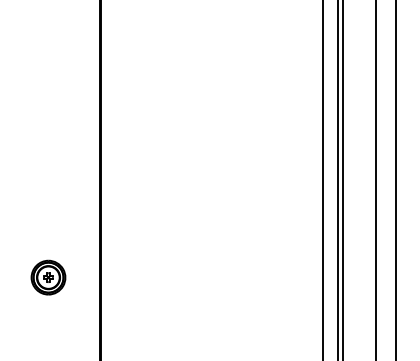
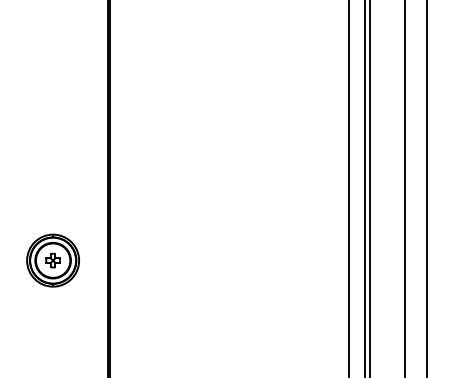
part: (48, 277) -> (53, 260), size x1.43

